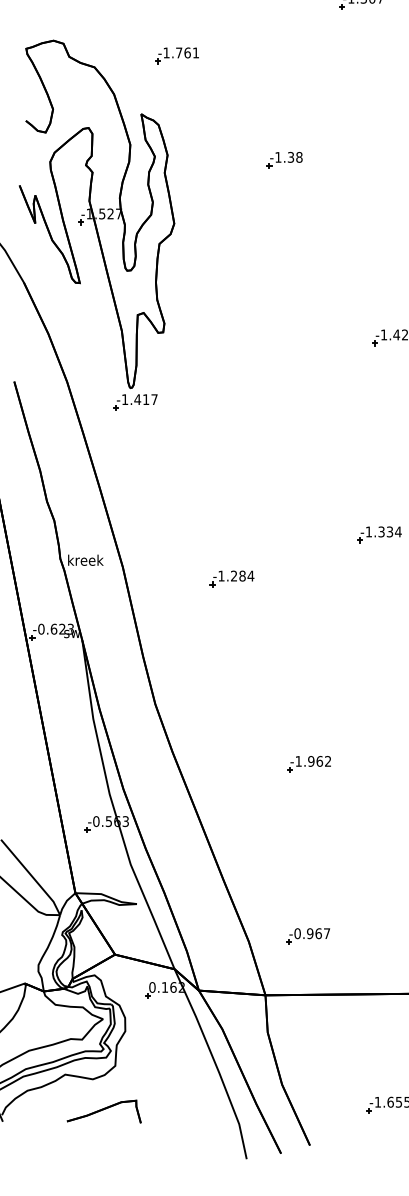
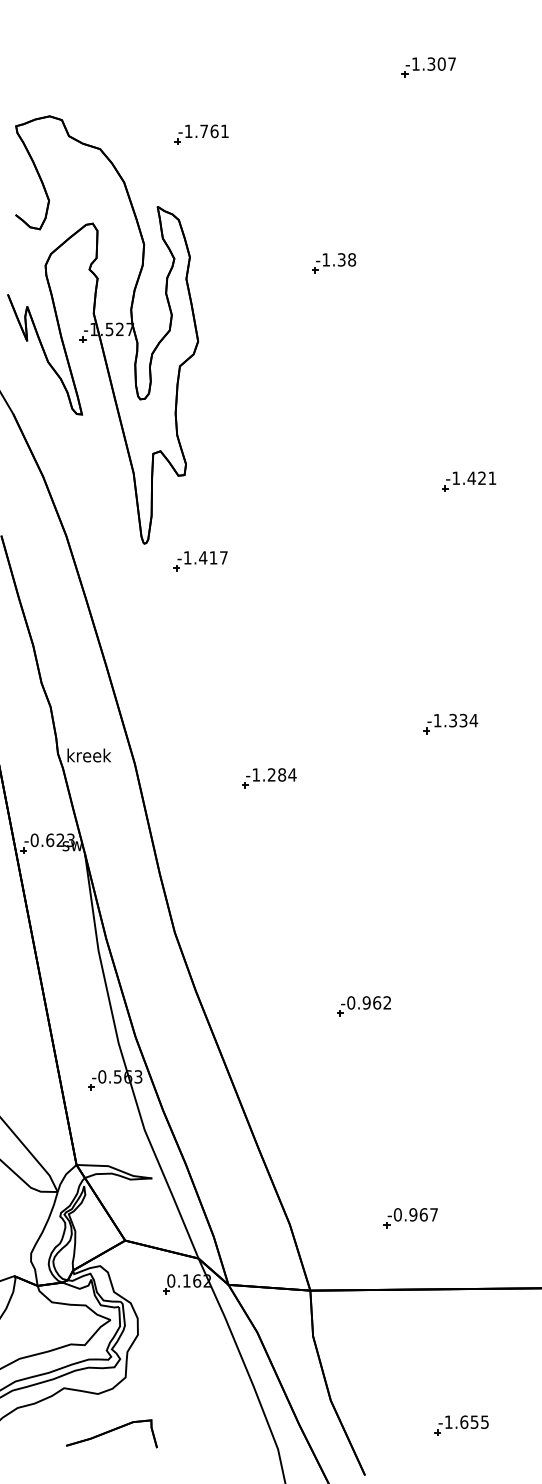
part: (135, 402) -> (200, 561), moved
text: (298, 761) -> (351, 1002), -1.962 -> -0.962
part: (307, 936) -> (410, 1218), moved

